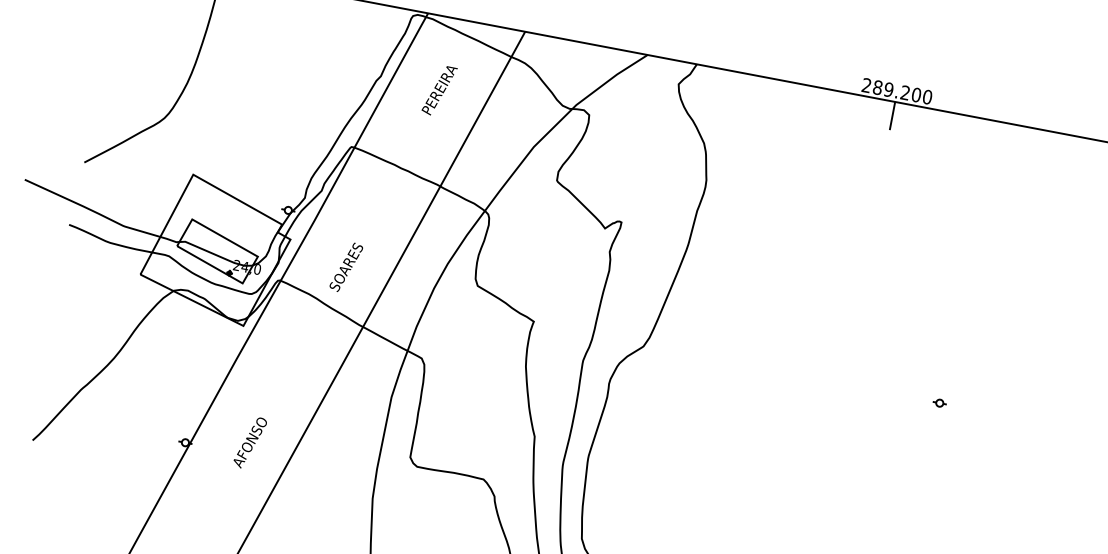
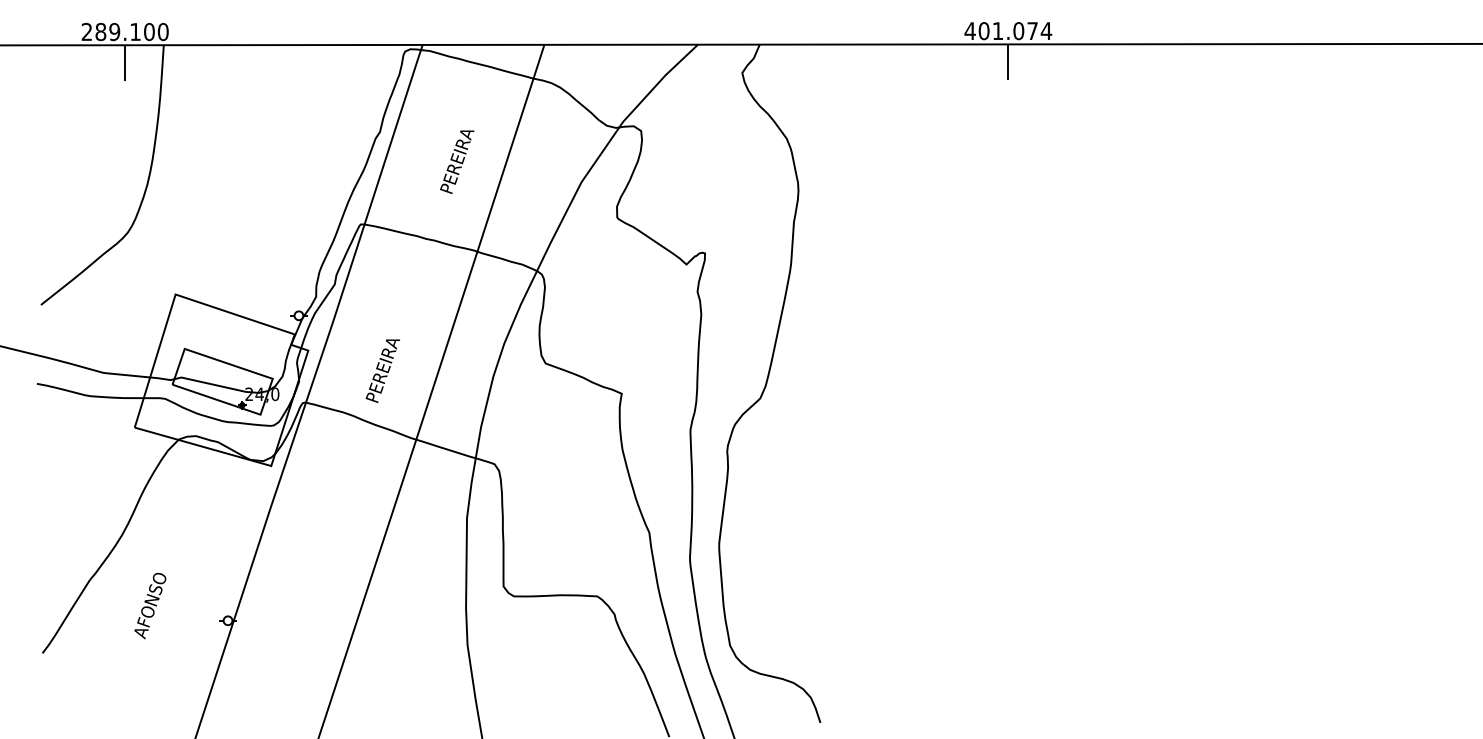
text: (439, 90) -> (457, 161), moved
text: (897, 91) -> (1008, 31), 289.200 -> 401.074
text: (346, 267) -> (382, 371), SOARES -> PEREIRA
part: (939, 402) -> (1131, 398), removed
text: (250, 442) -> (150, 605), moved

